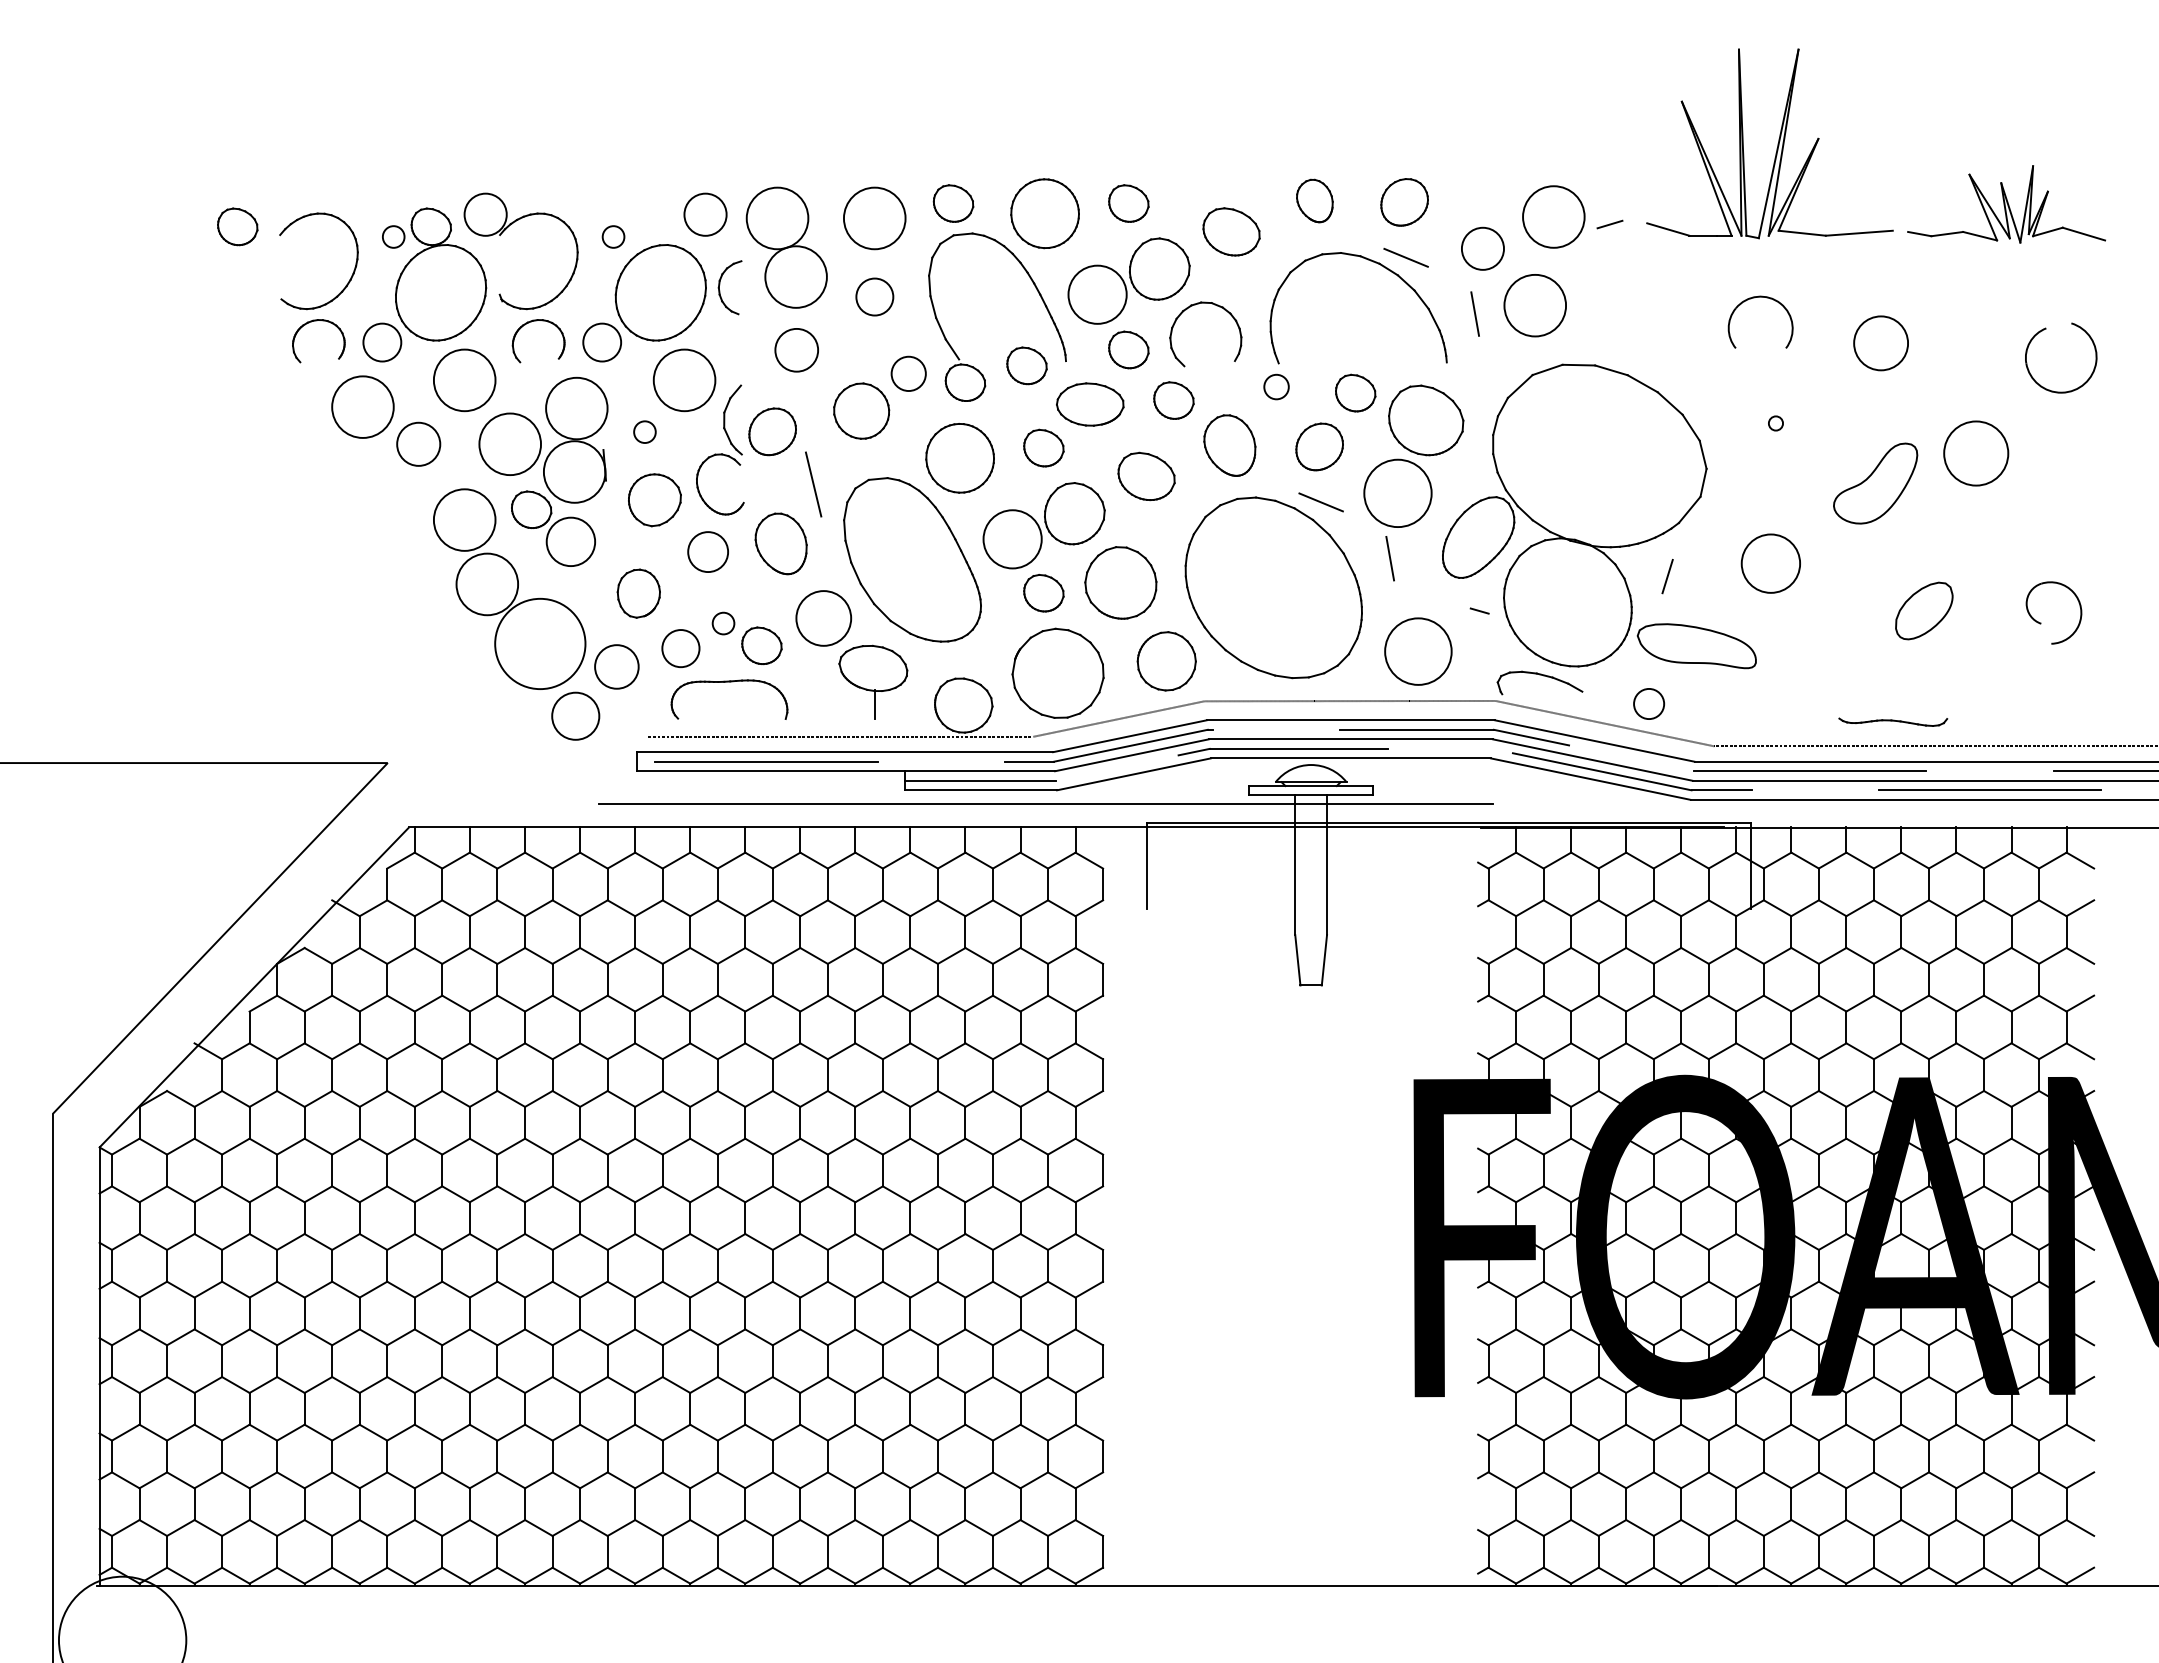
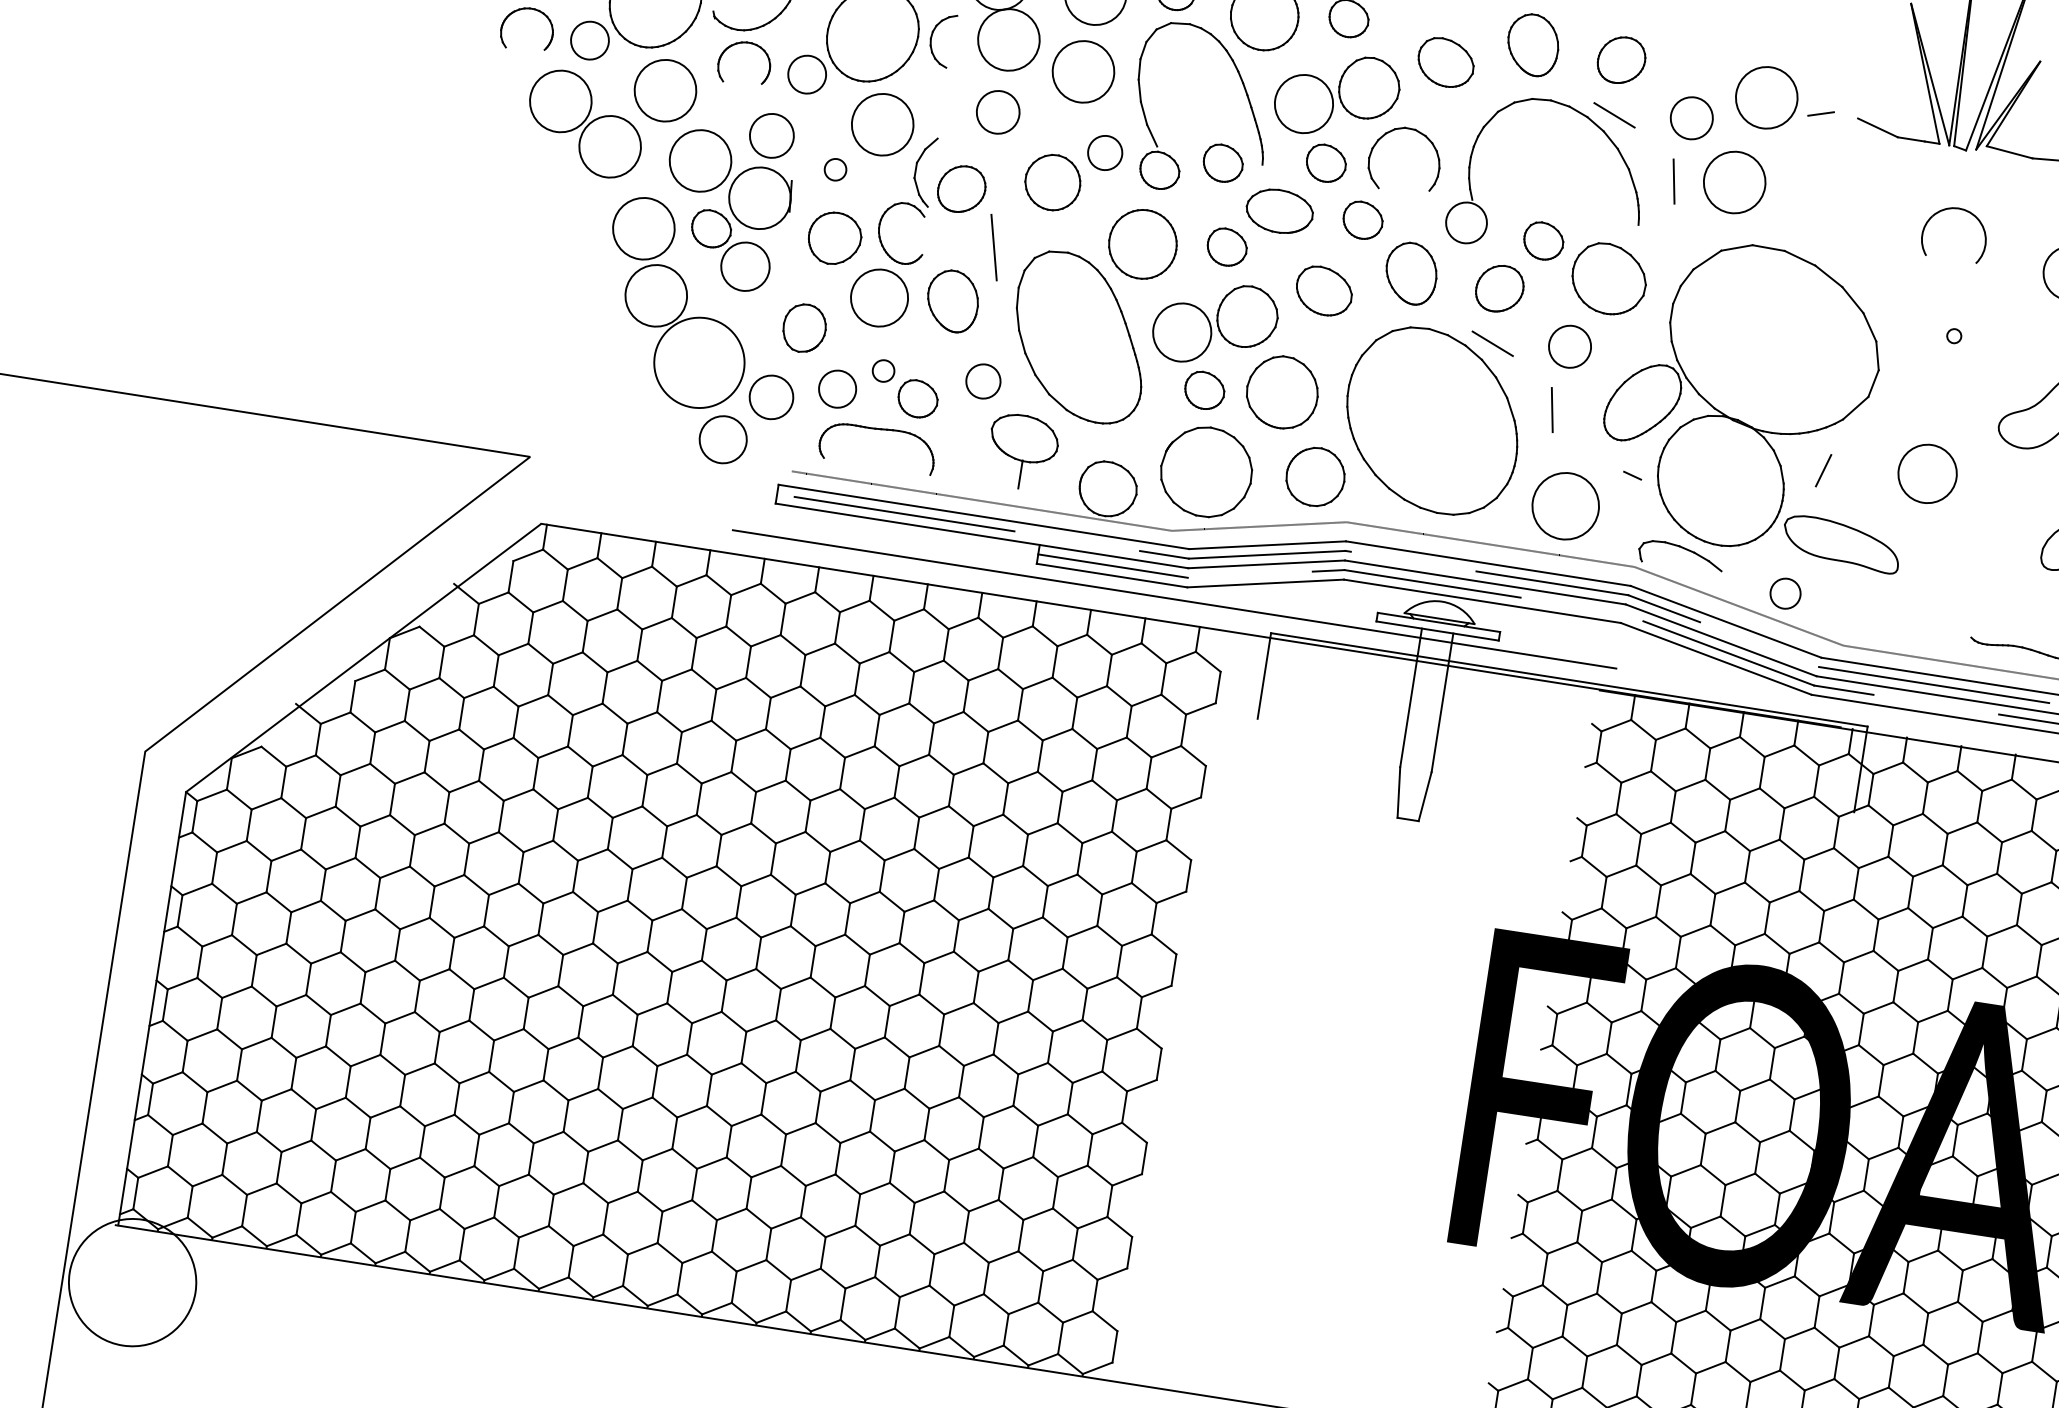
part: (1314, 200) -> (1532, 44), size x1.43
circle: (874, 296) -> (1083, 71), size x1.67
circle: (1276, 386) -> (1466, 222), size x1.67
circle: (576, 408) -> (771, 135), size x0.71
circle: (418, 444) -> (609, 146), size x1.43
circle: (1397, 493) -> (1569, 346), size x0.62
circle: (707, 551) -> (878, 297), size x1.43
circle: (823, 618) -> (983, 381), size x0.62

